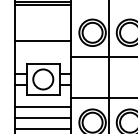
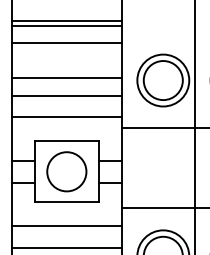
line: (43, 13) -> (67, 42), added
line: (43, 31) -> (67, 77), added
line: (43, 51) -> (67, 117), added

